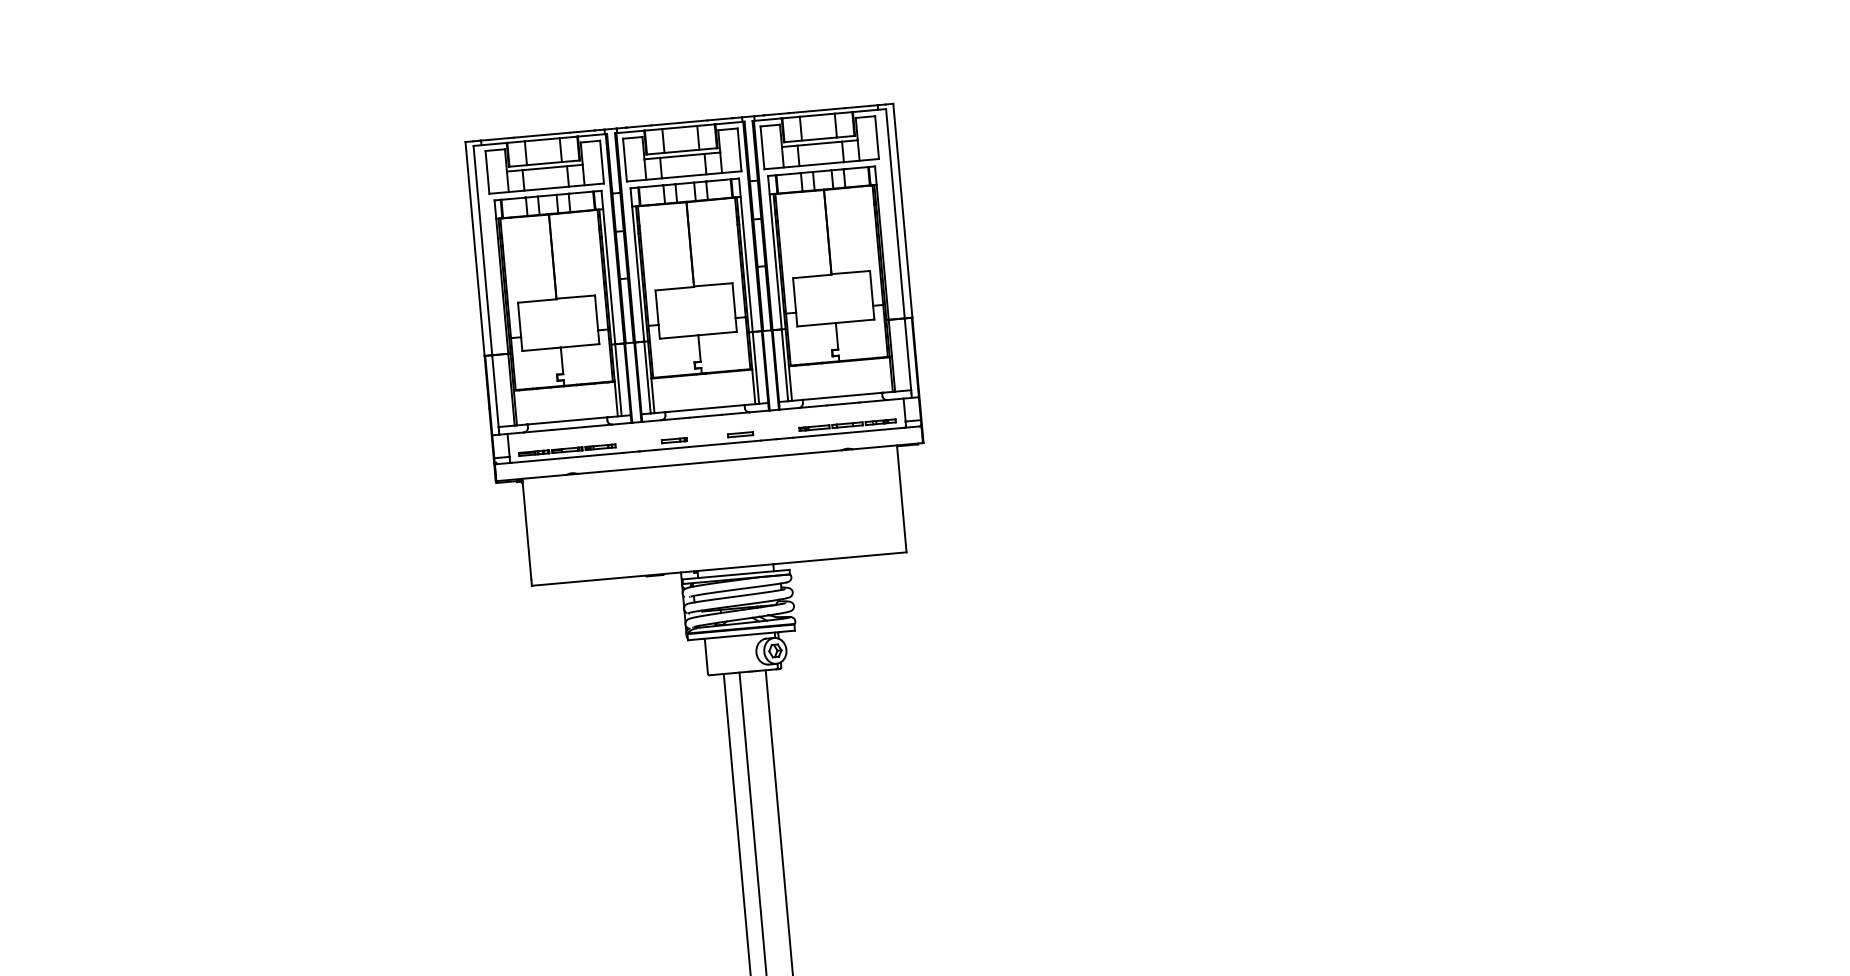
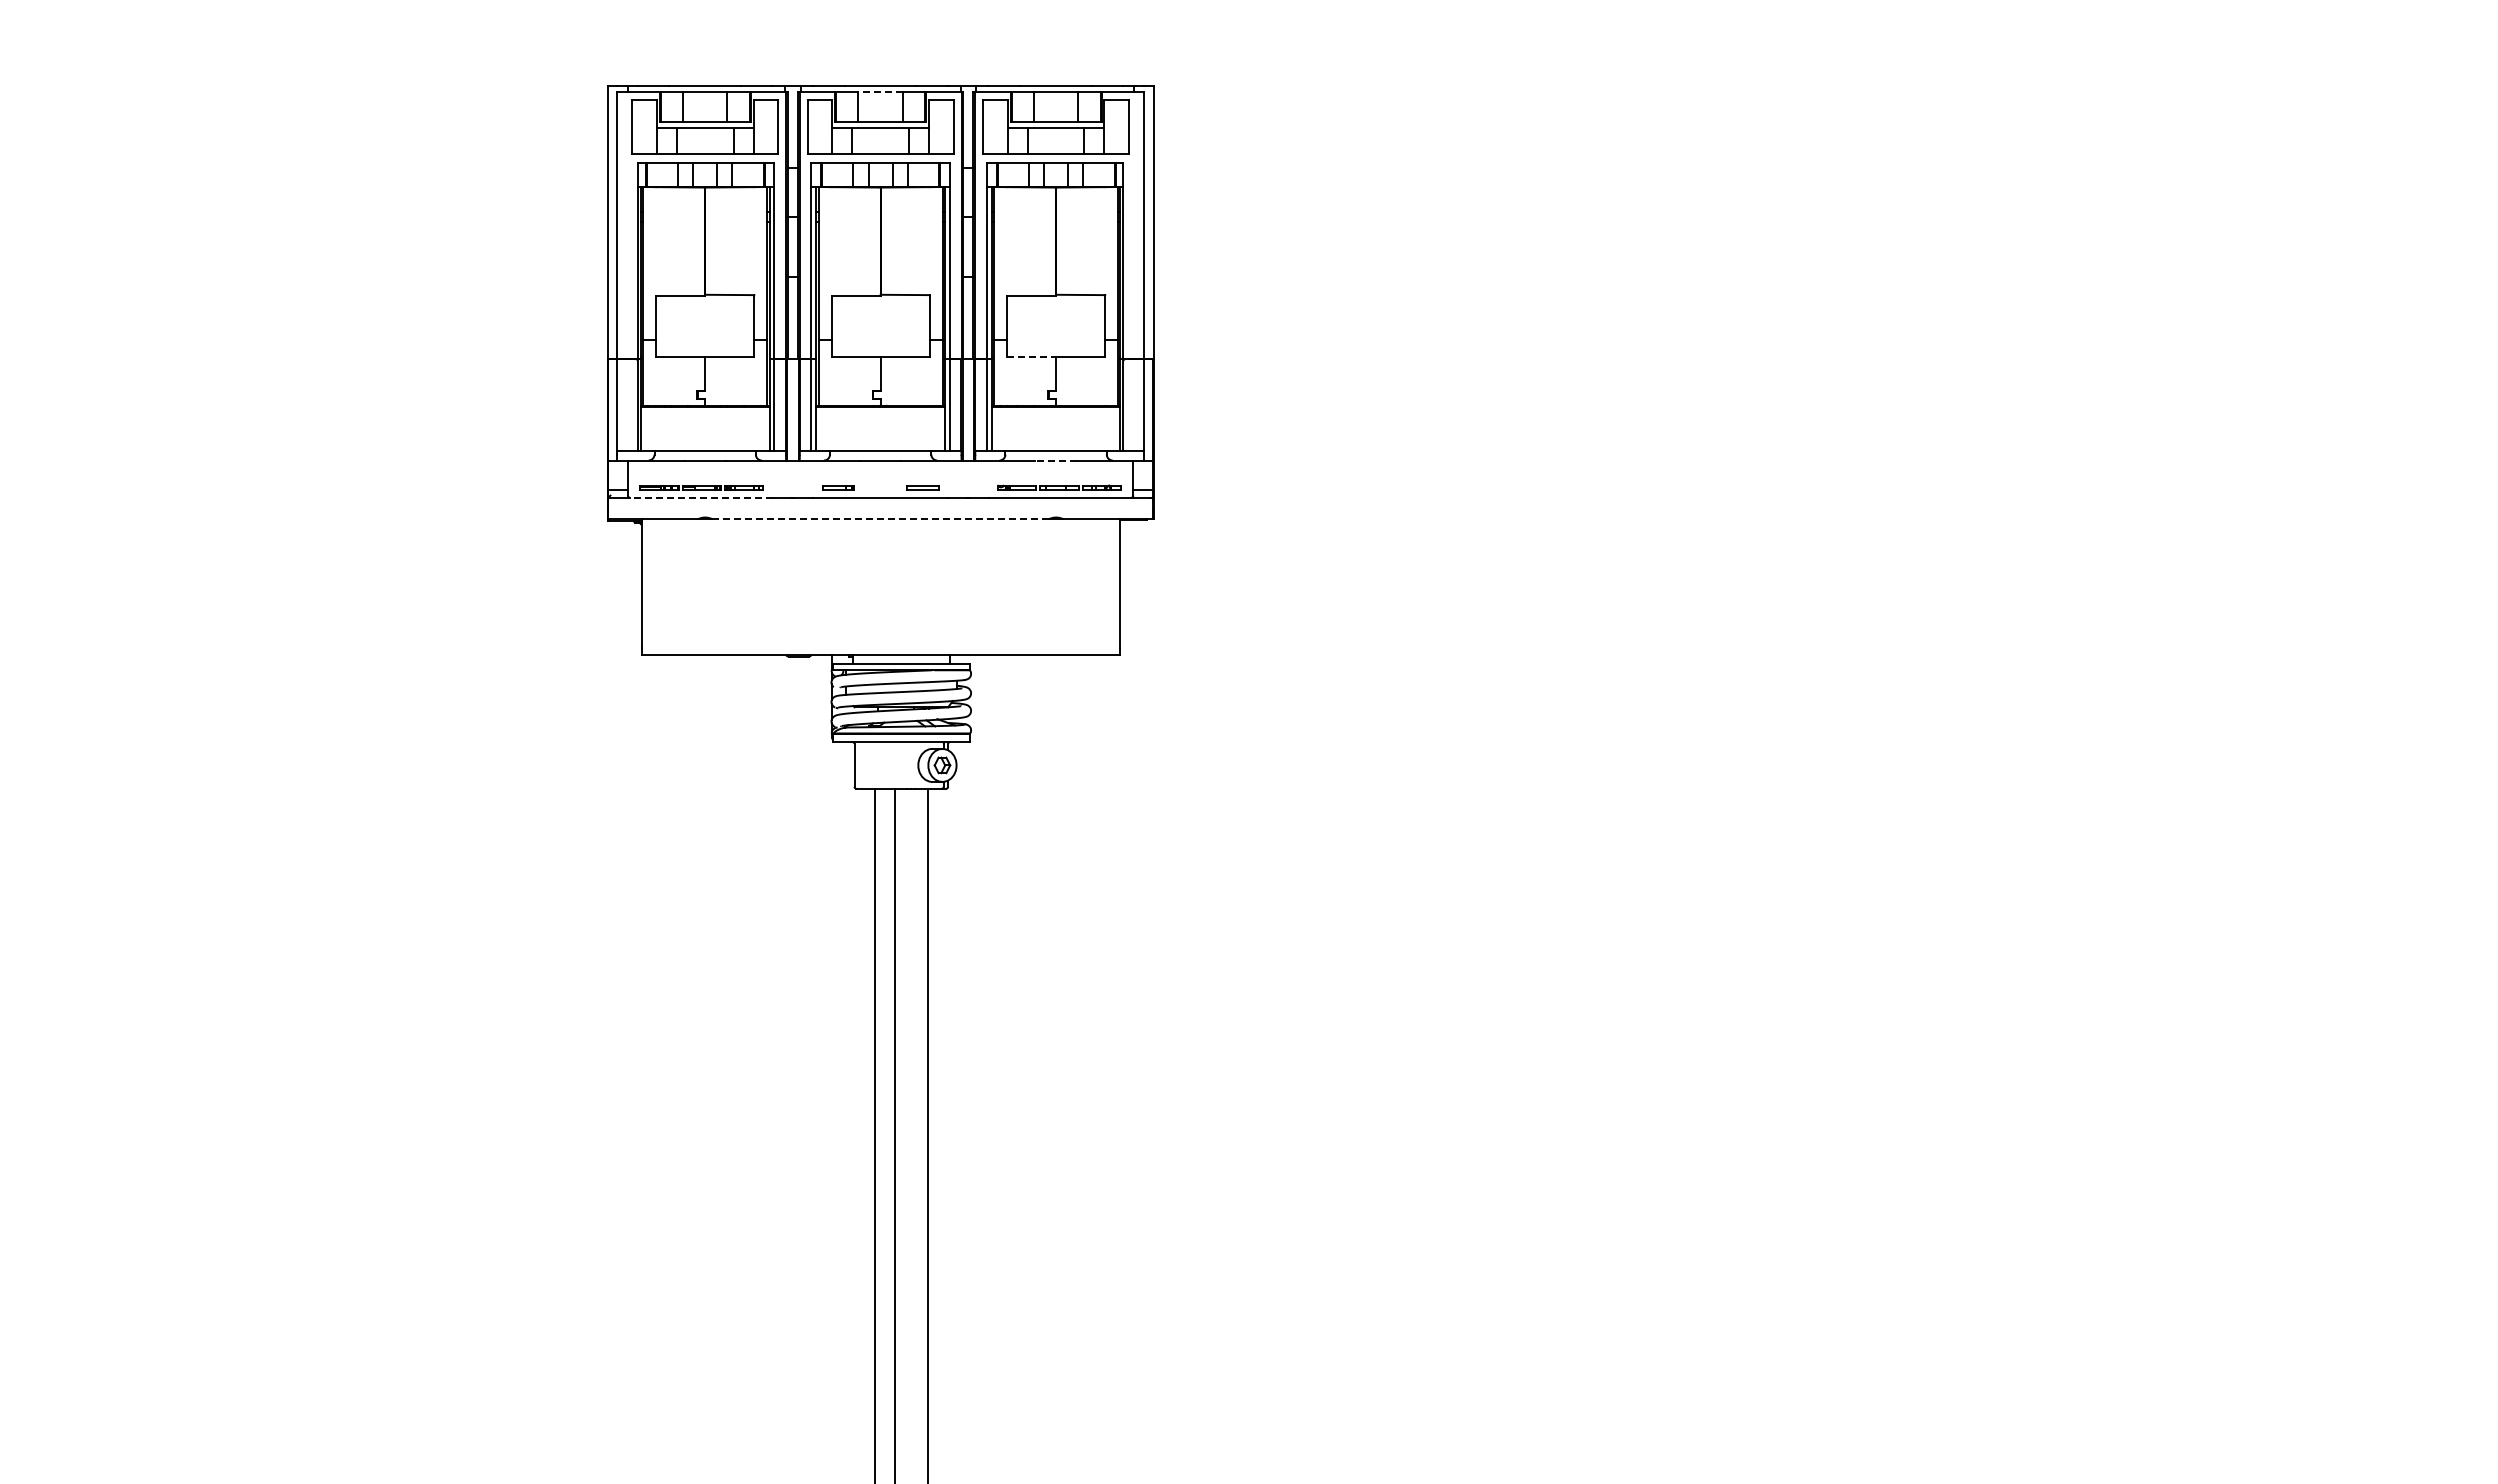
line: (679, 127) -> (880, 92), solid -> dashed
line: (816, 325) -> (1031, 357), solid -> dashed
line: (843, 403) -> (1056, 460), solid -> dashed
line: (567, 457) -> (700, 497), solid -> dashed
line: (709, 462) -> (880, 519), solid -> dashed

